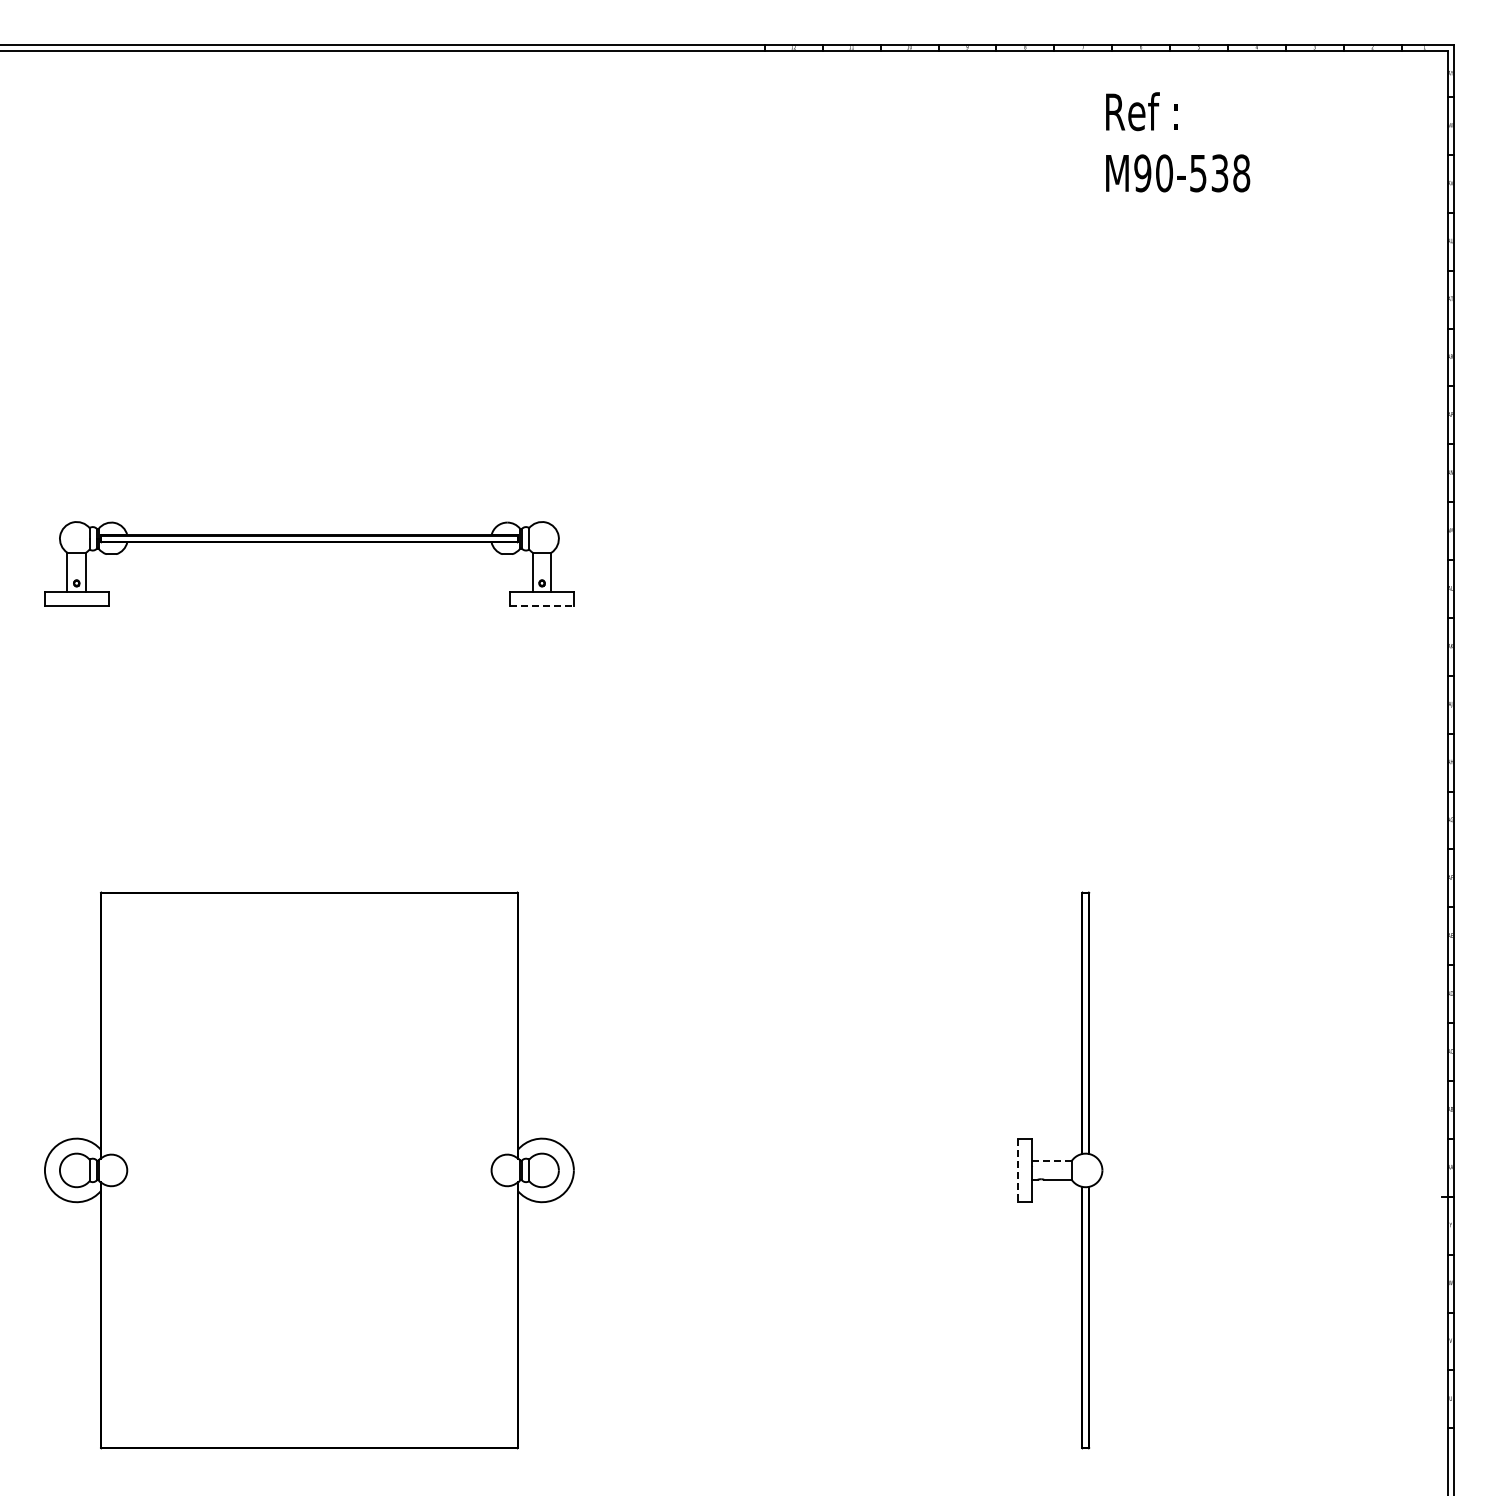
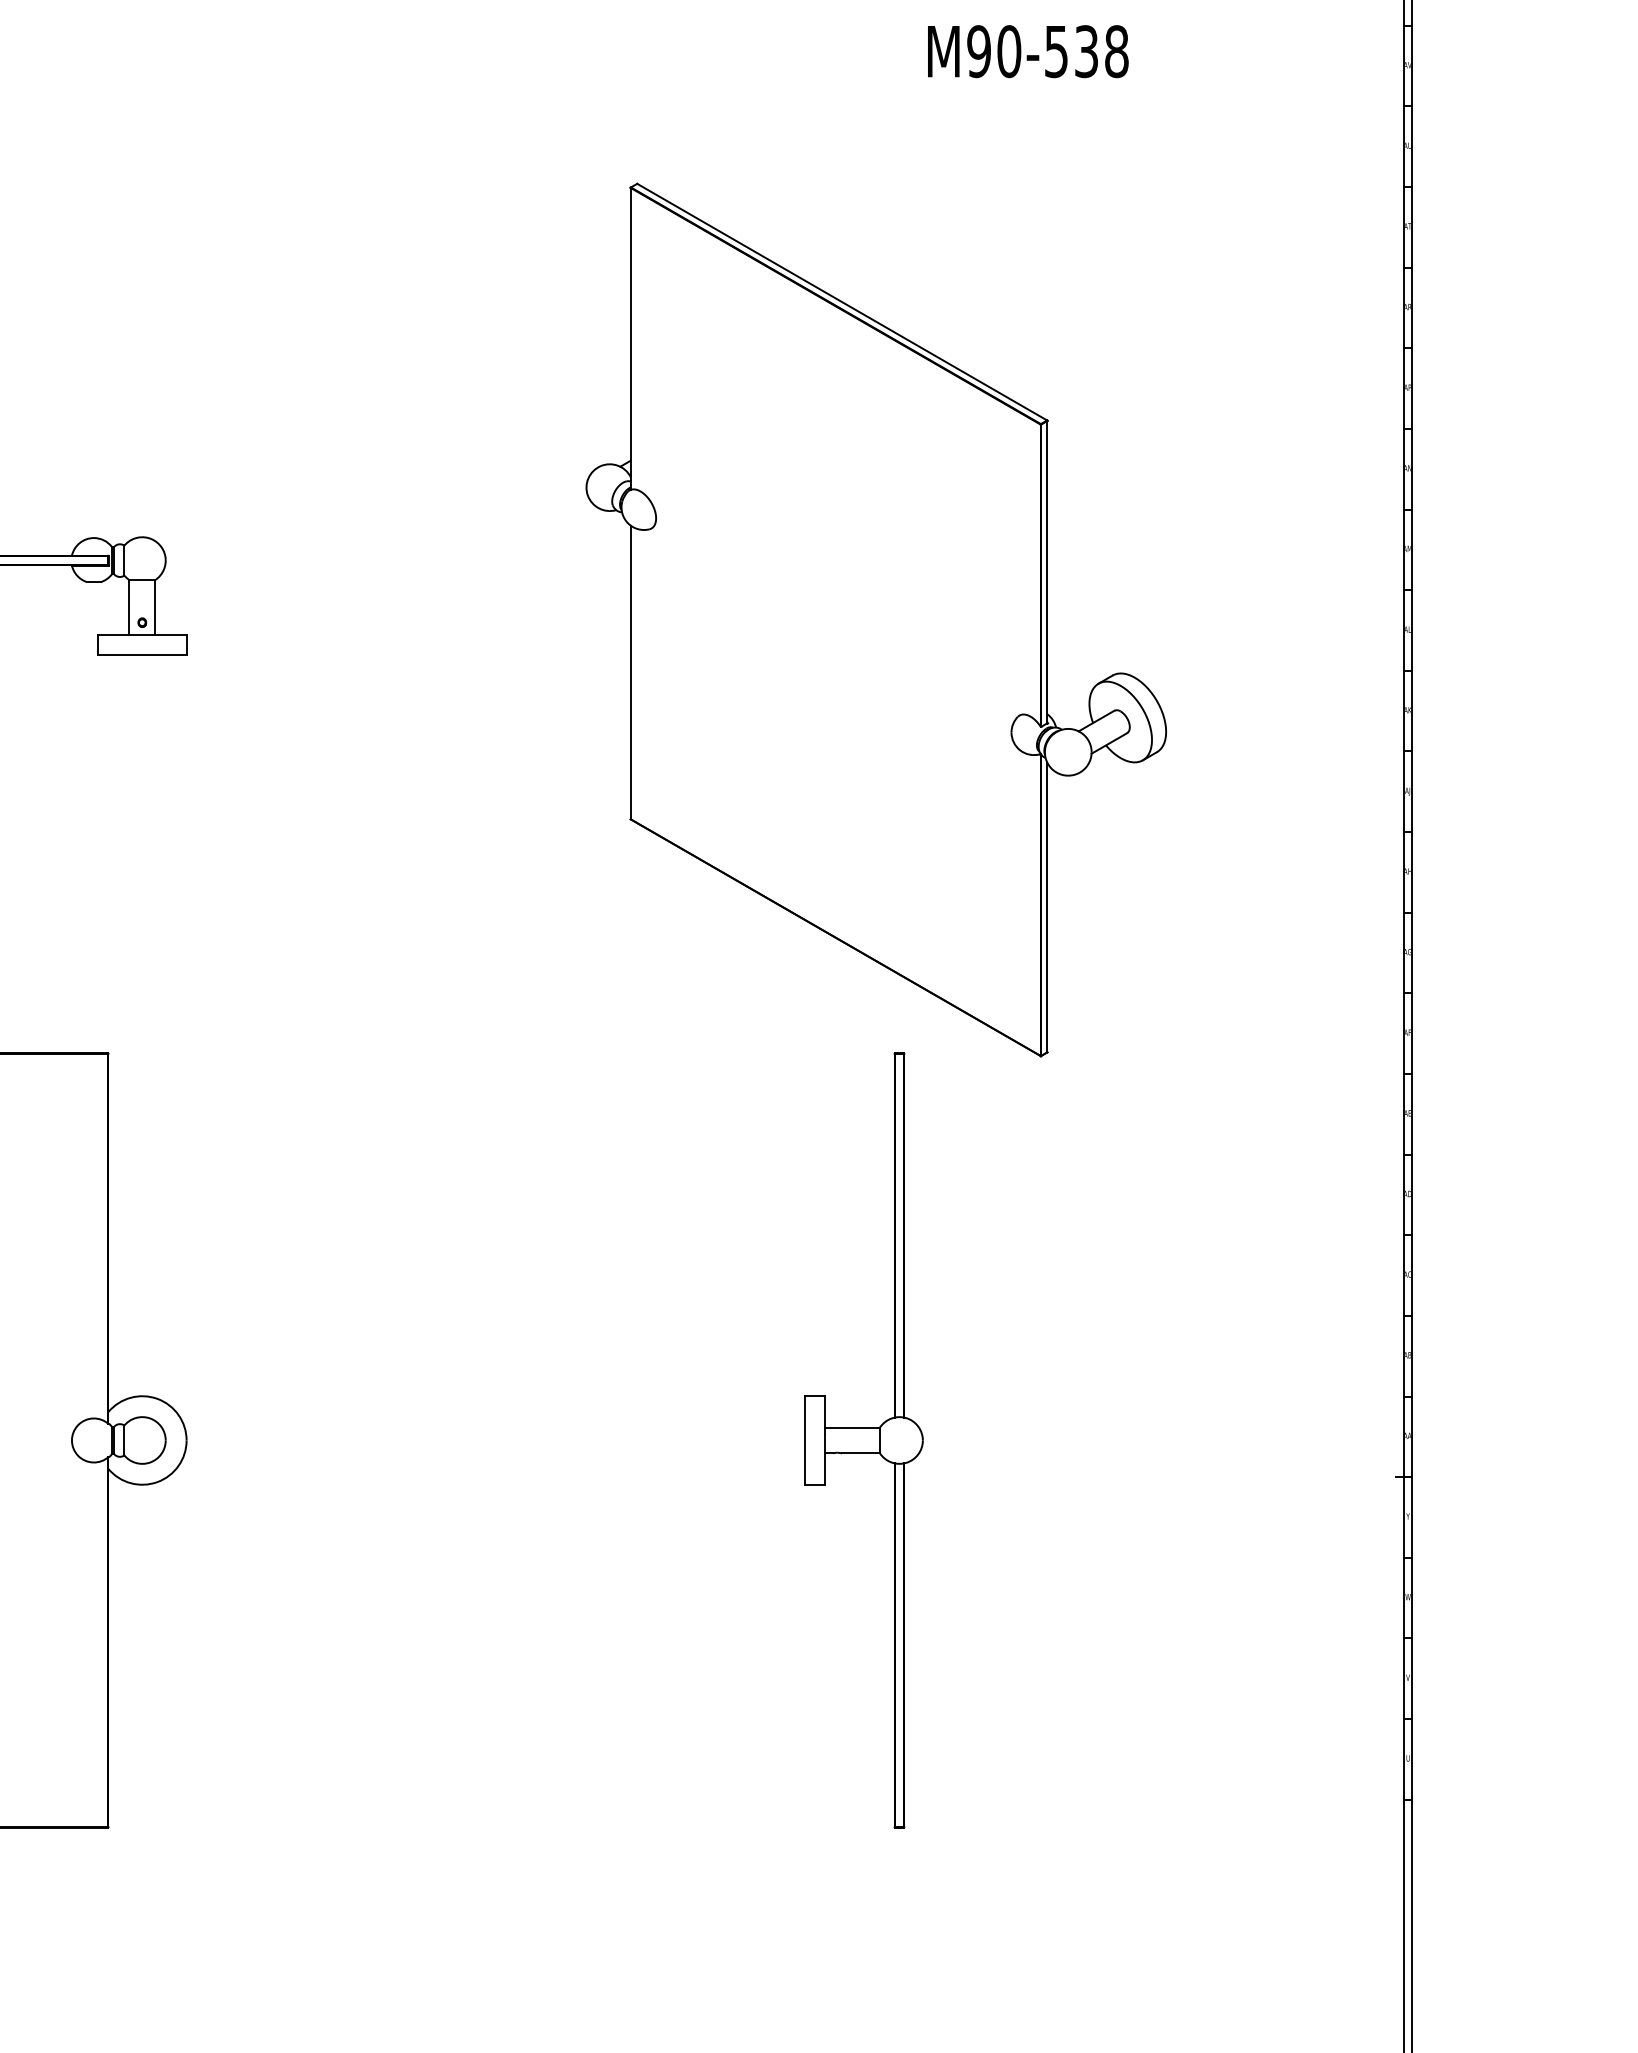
part: (1068, 581) -> (875, 620), added
line: (542, 606) -> (142, 654), dashed -> solid
line: (1052, 1161) -> (853, 1428), dashed -> solid
line: (1018, 1170) -> (805, 1440), dashed -> solid

